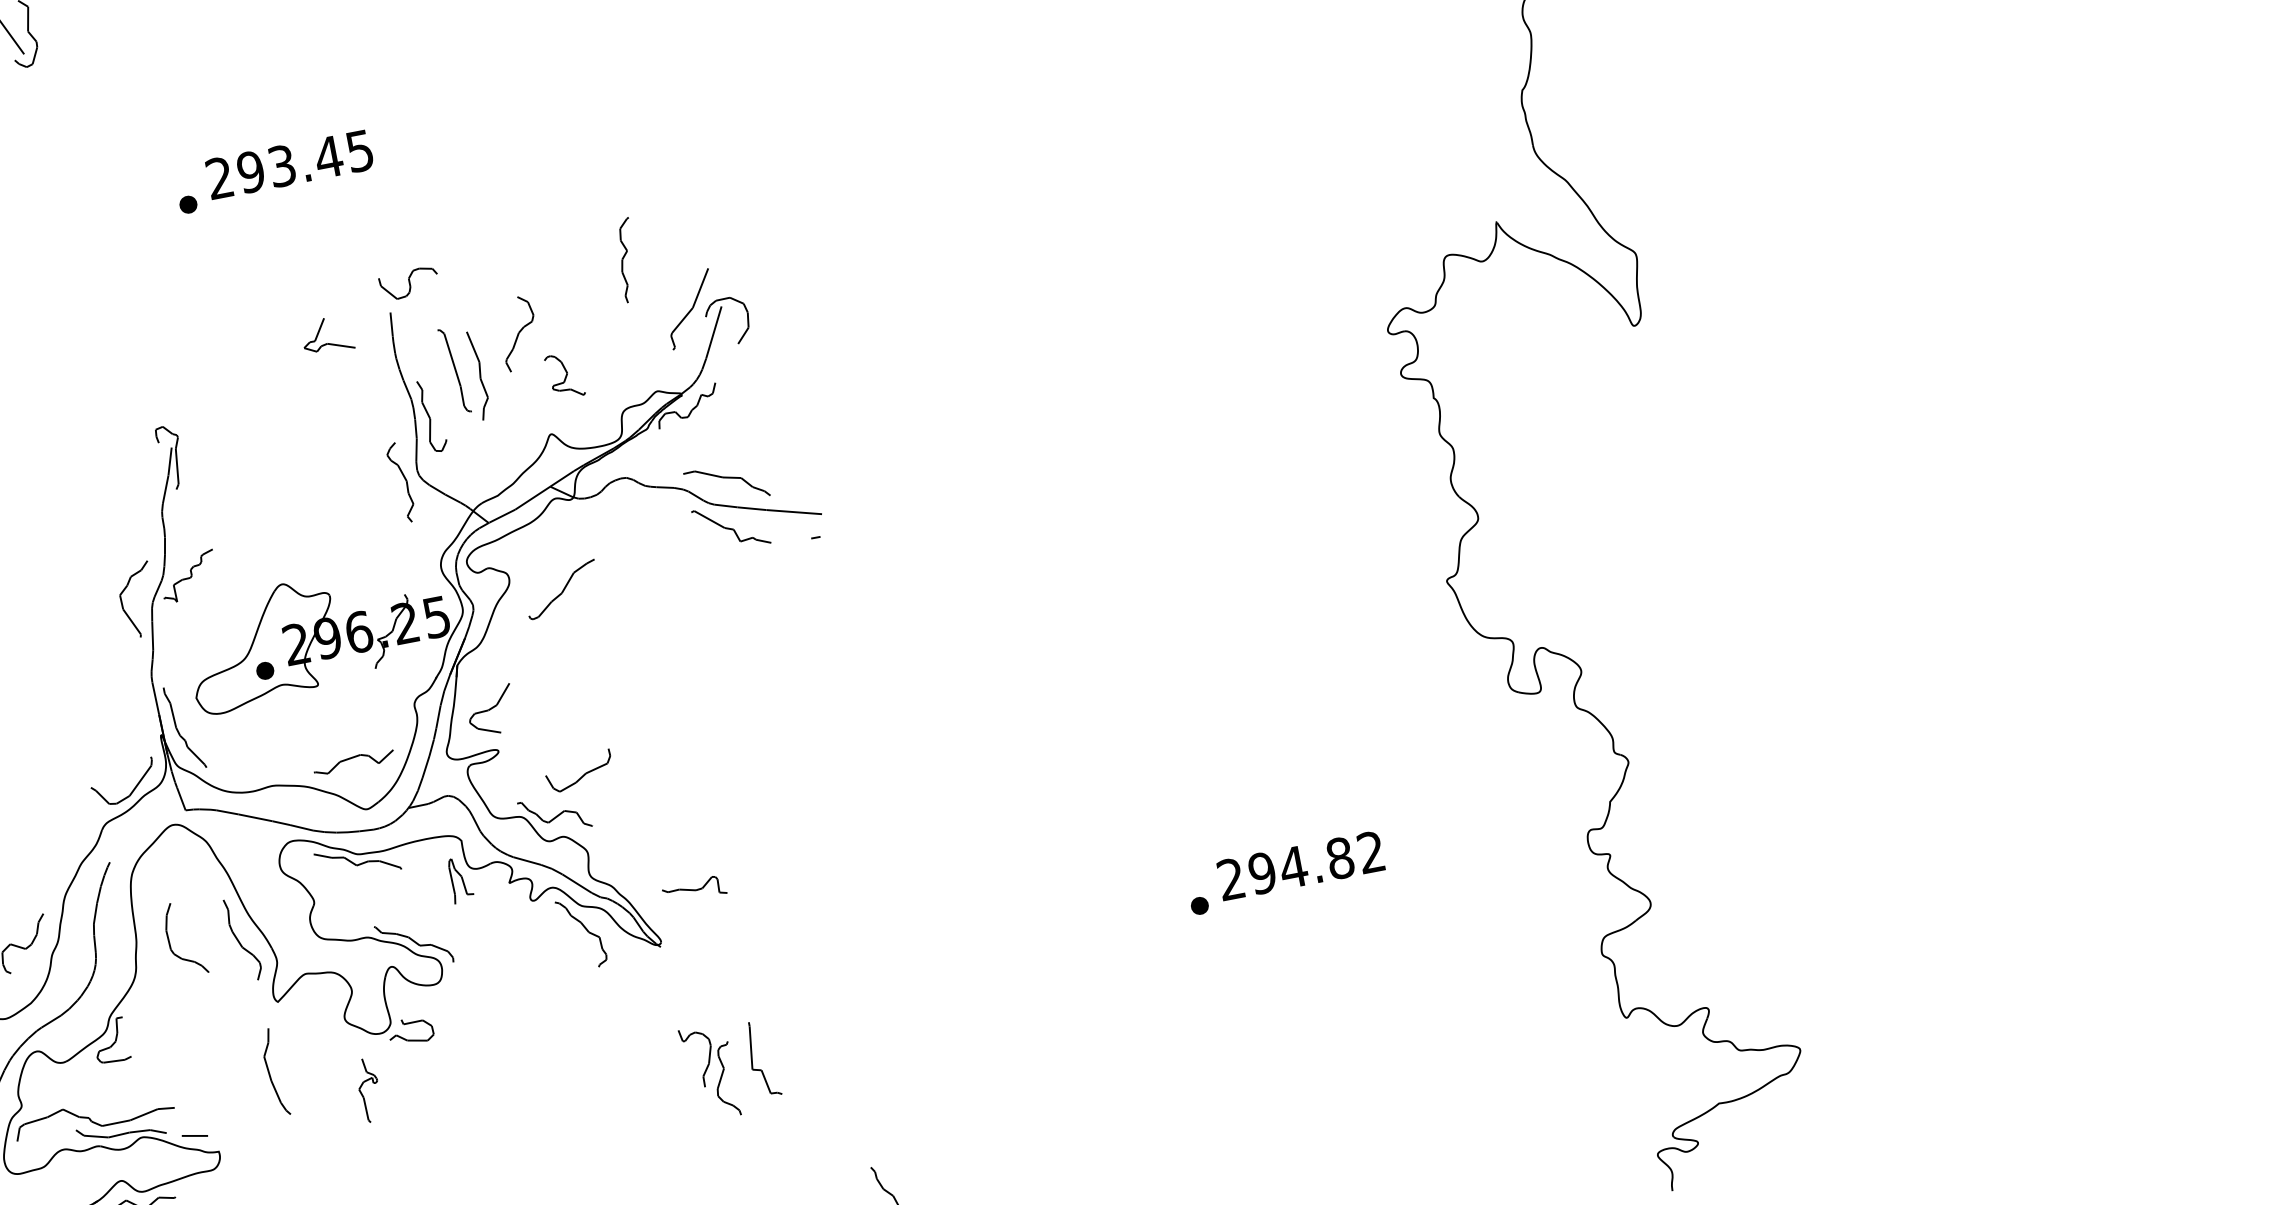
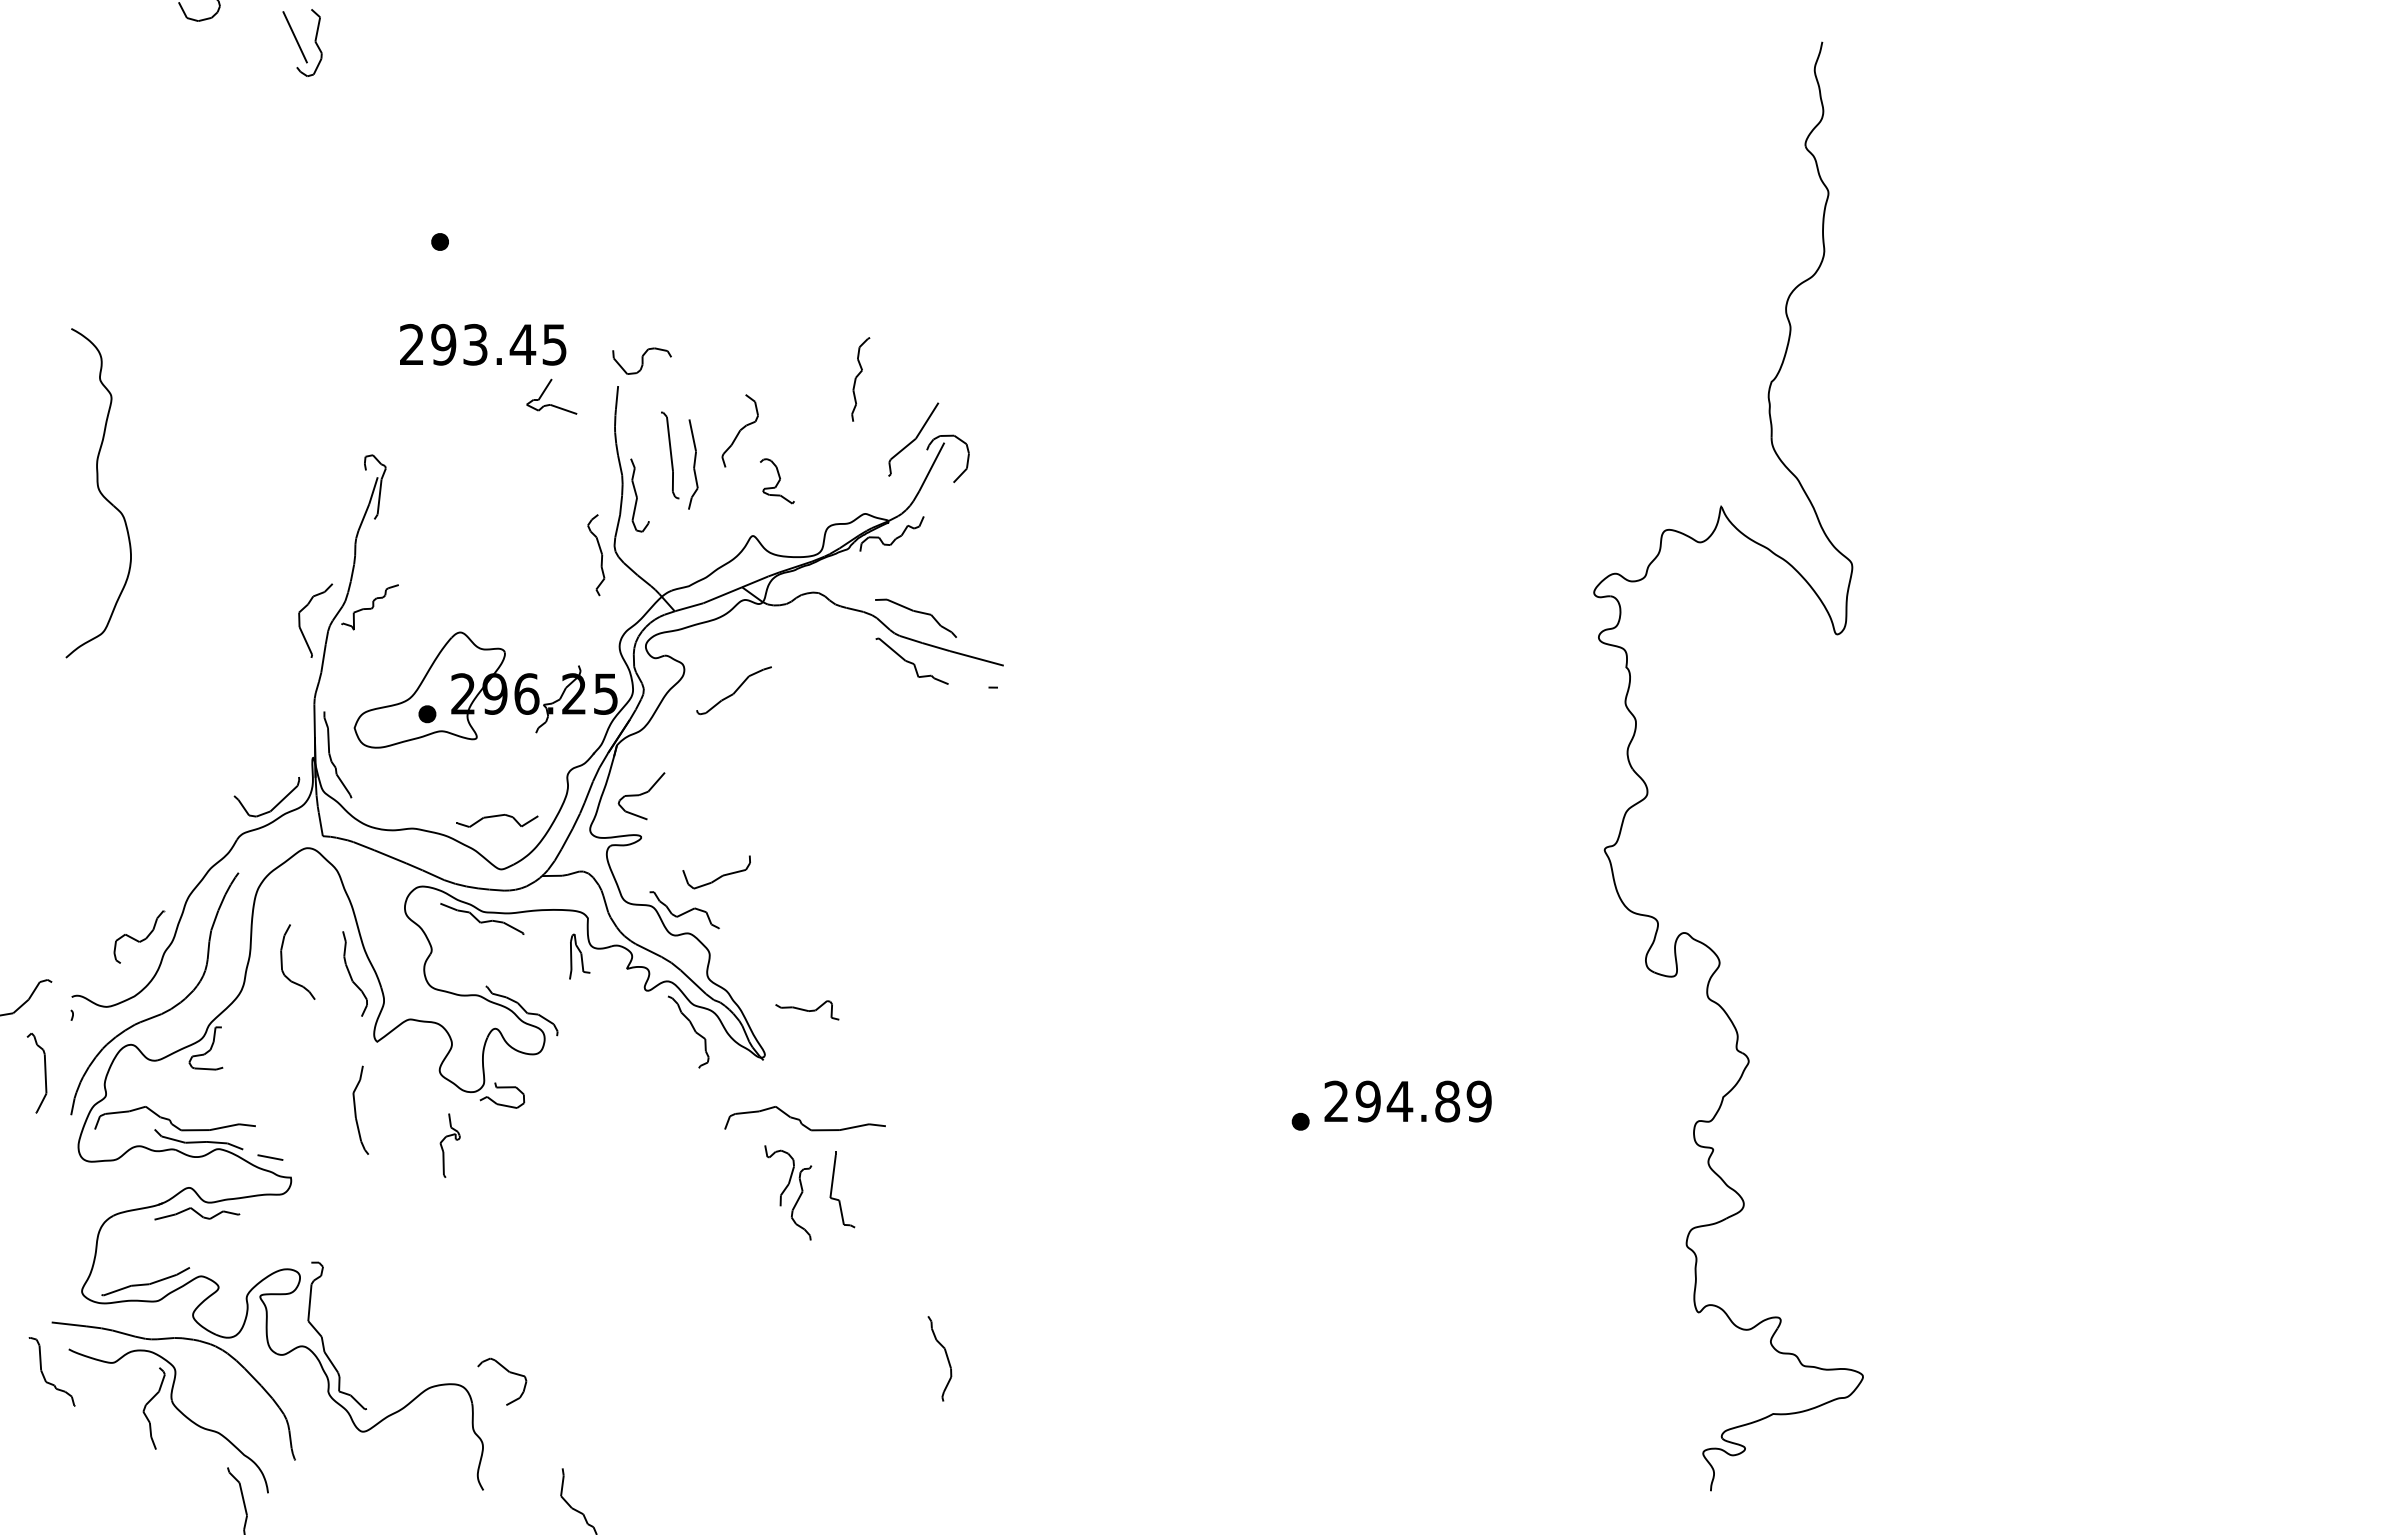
text: (290, 164) -> (483, 344), moved
text: (1370, 852) -> (1478, 1101), 294.82 -> 294.89
part: (711, 996) -> (804, 1118), added

